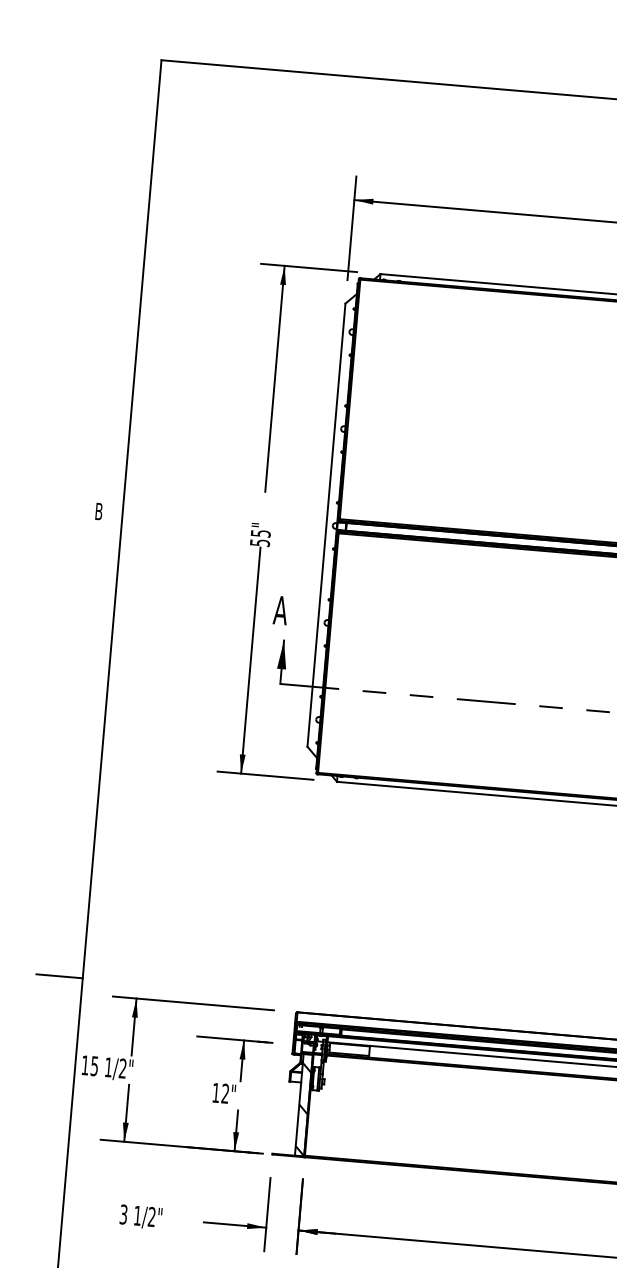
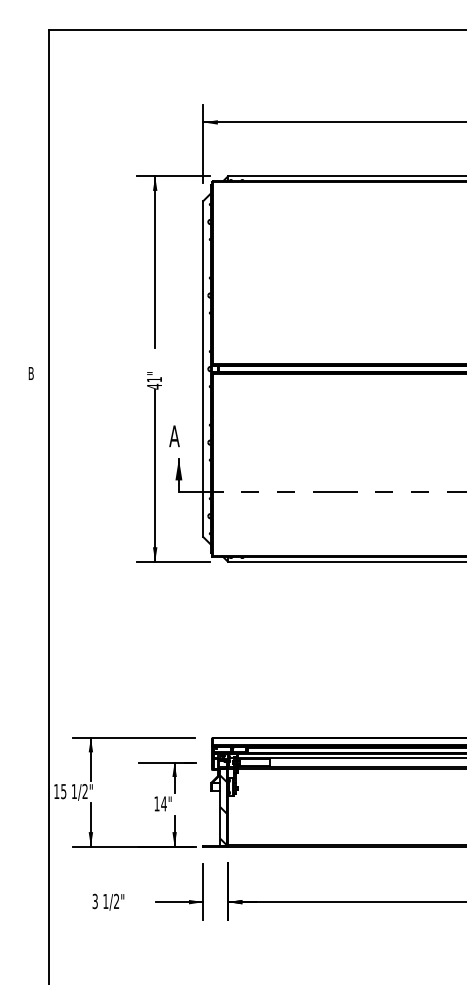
text: (260, 538) -> (154, 383), 55" -> 41"
line: (59, 976) -> (31, 726), removed
text: (224, 1093) -> (163, 803), 12" -> 14"

